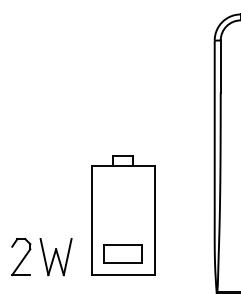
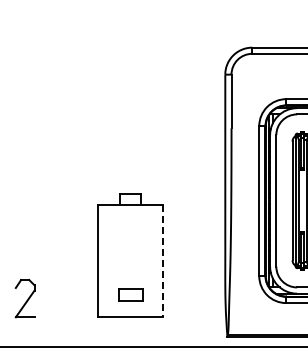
line: (154, 221) -> (163, 261), solid -> dashed
part: (123, 253) -> (130, 294), size x0.6
part: (56, 256) -> (61, 298), removed

